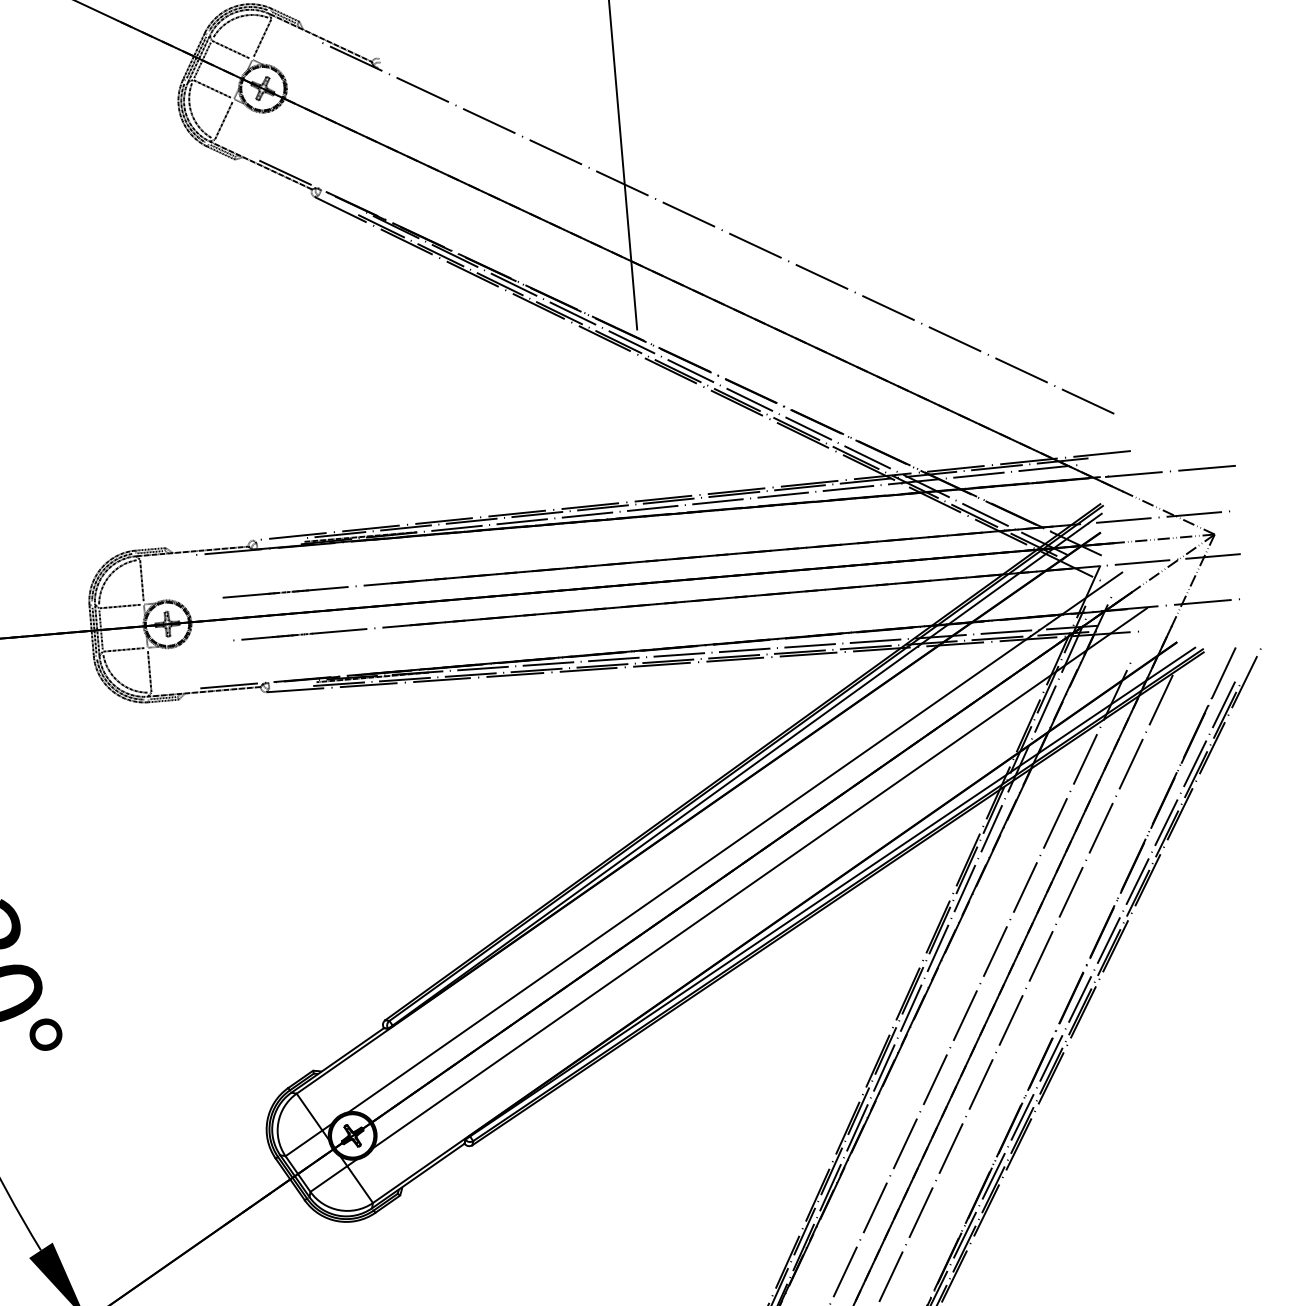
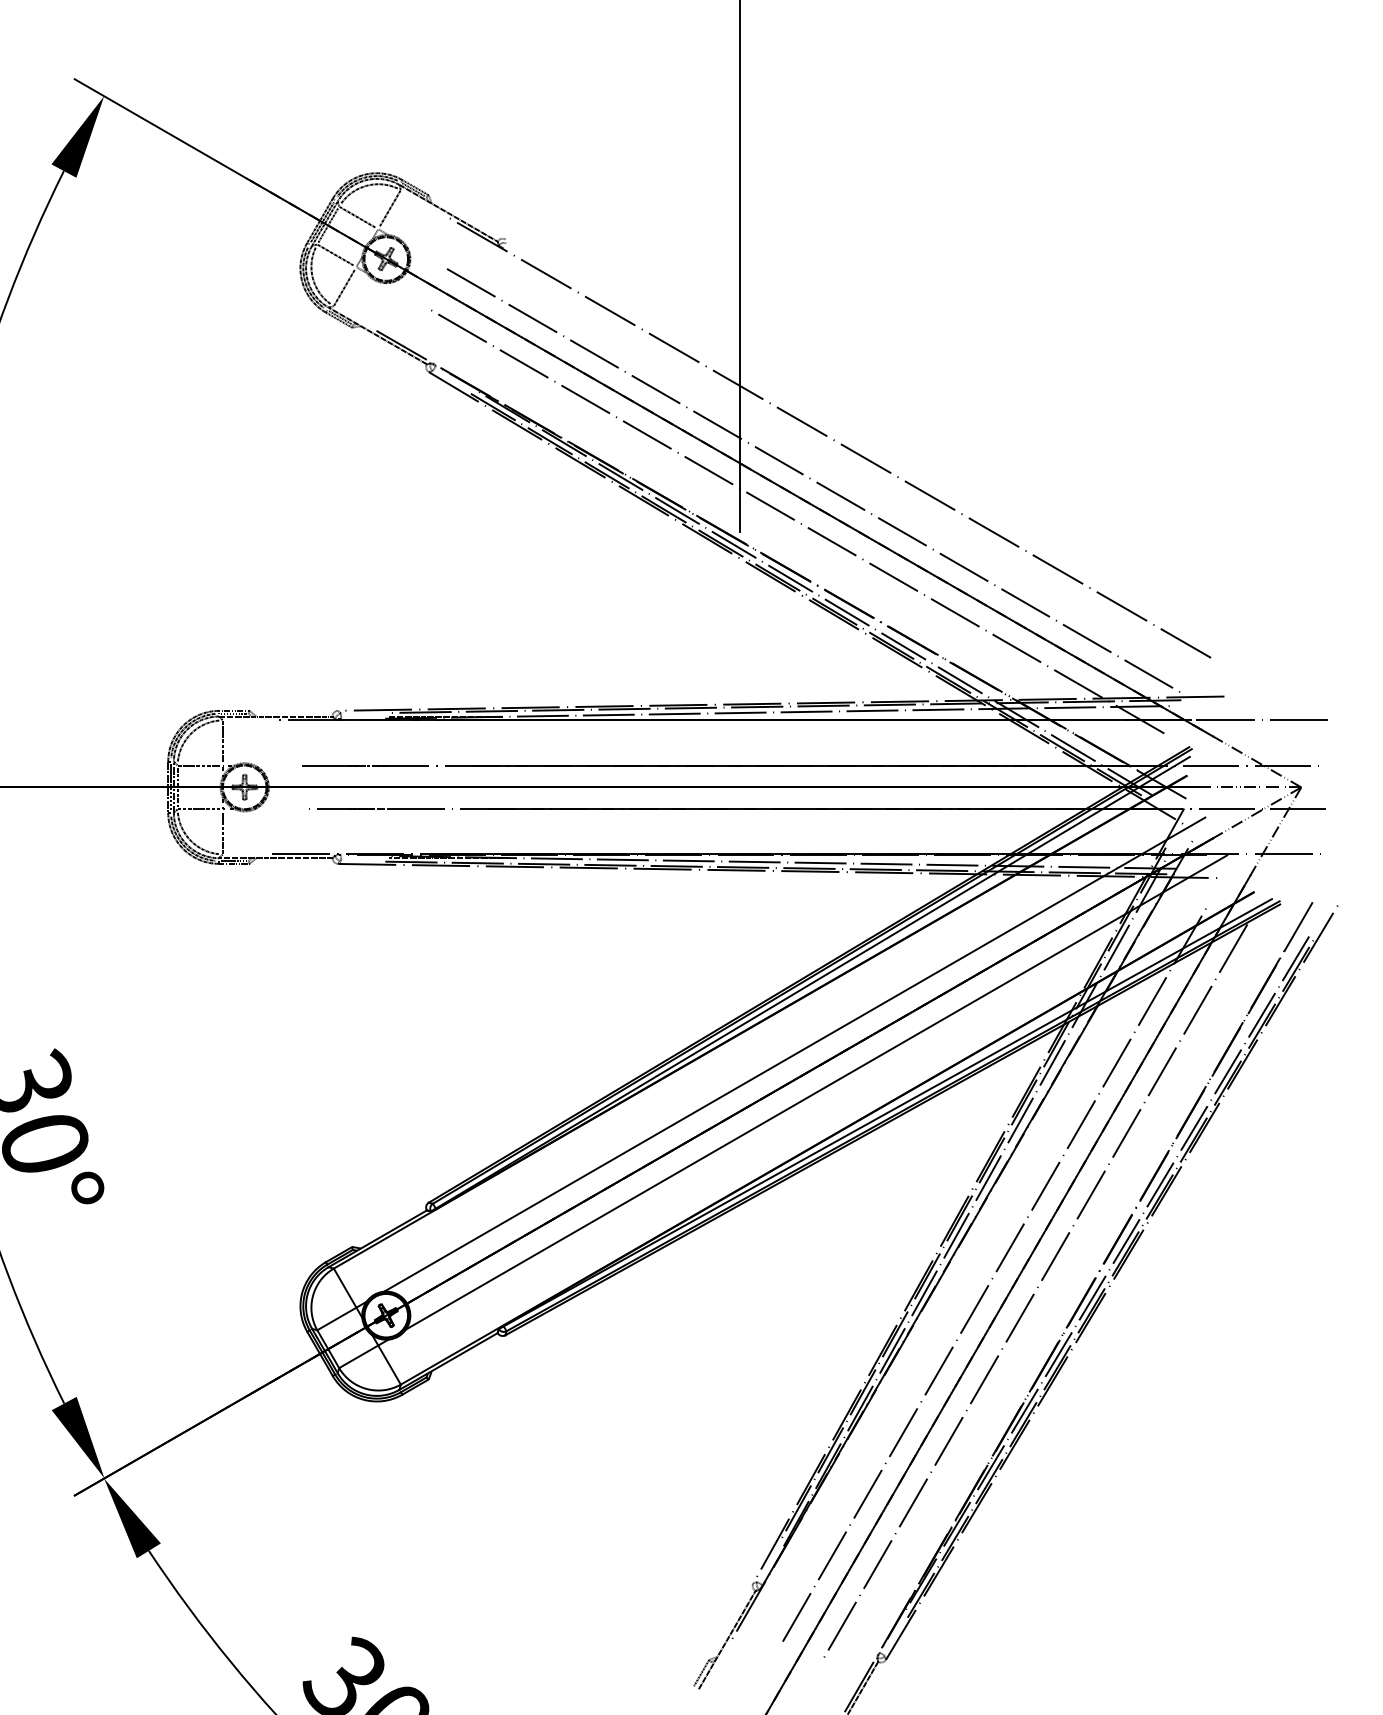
line: (708, 272) -> (816, 481), added
line: (689, 312) -> (794, 519), added

